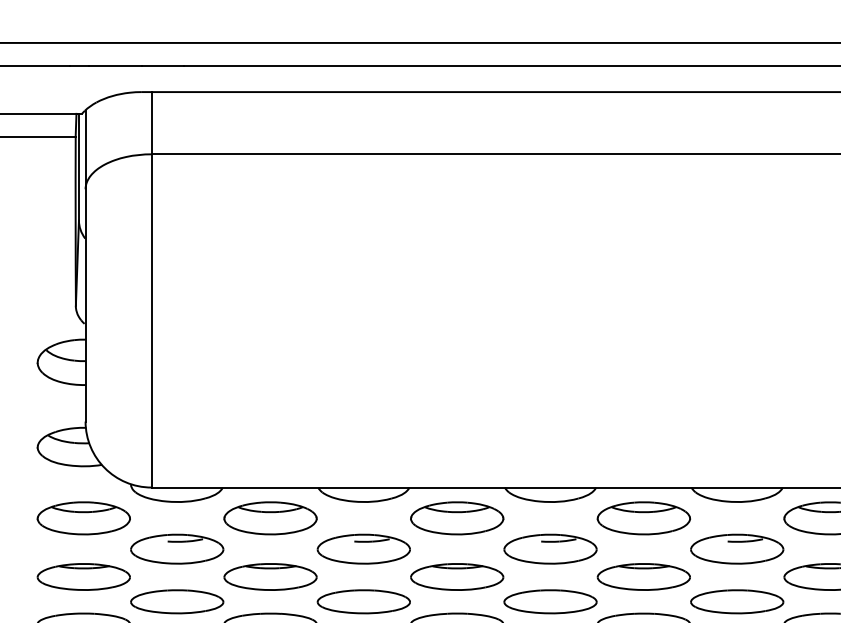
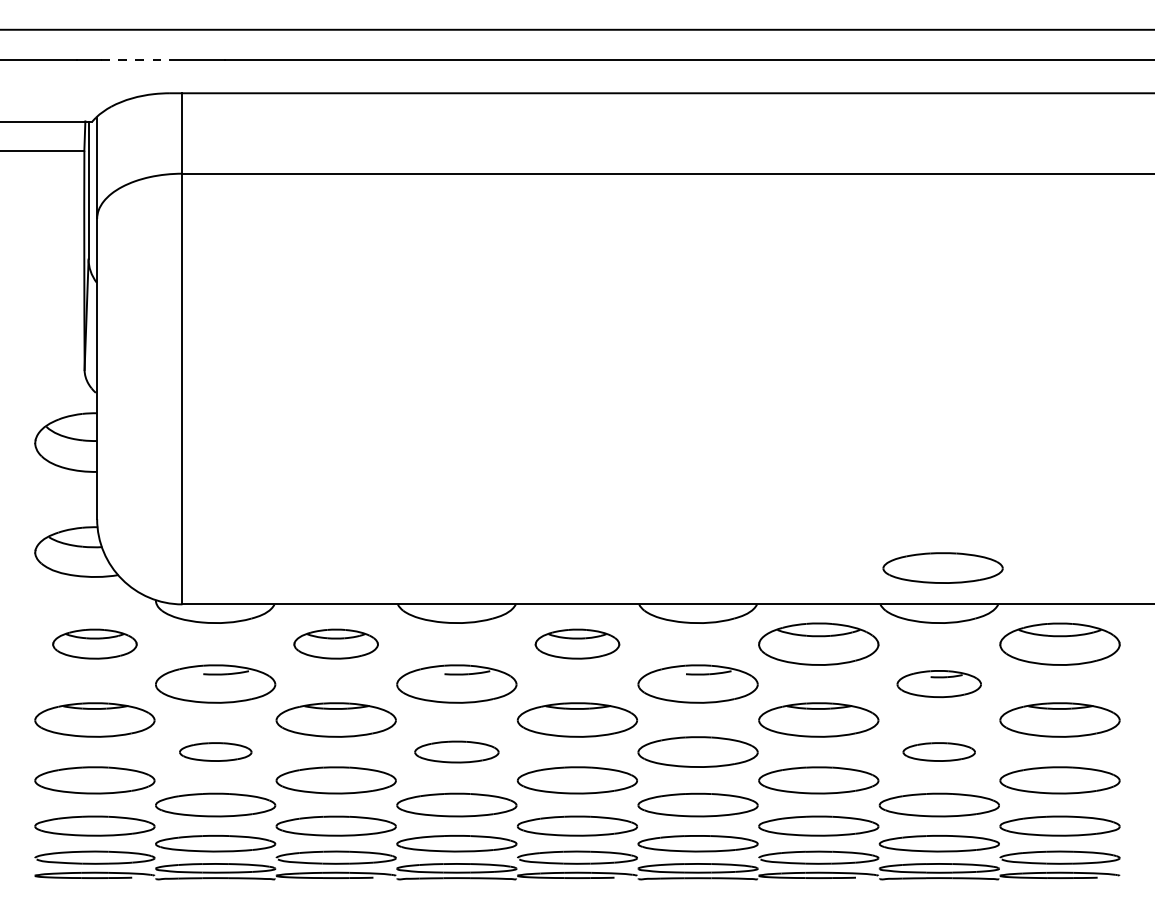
line: (116, 65) -> (136, 59), solid -> dashed
part: (739, 458) -> (942, 567), added
part: (83, 517) -> (94, 643), size x0.7
part: (269, 517) -> (335, 643), size x0.7
part: (457, 517) -> (577, 643), size x0.7
part: (736, 548) -> (938, 683), size x0.7
part: (177, 601) -> (215, 751), size x0.6
part: (363, 601) -> (456, 751), size x0.7
part: (736, 601) -> (938, 751), size x0.6

